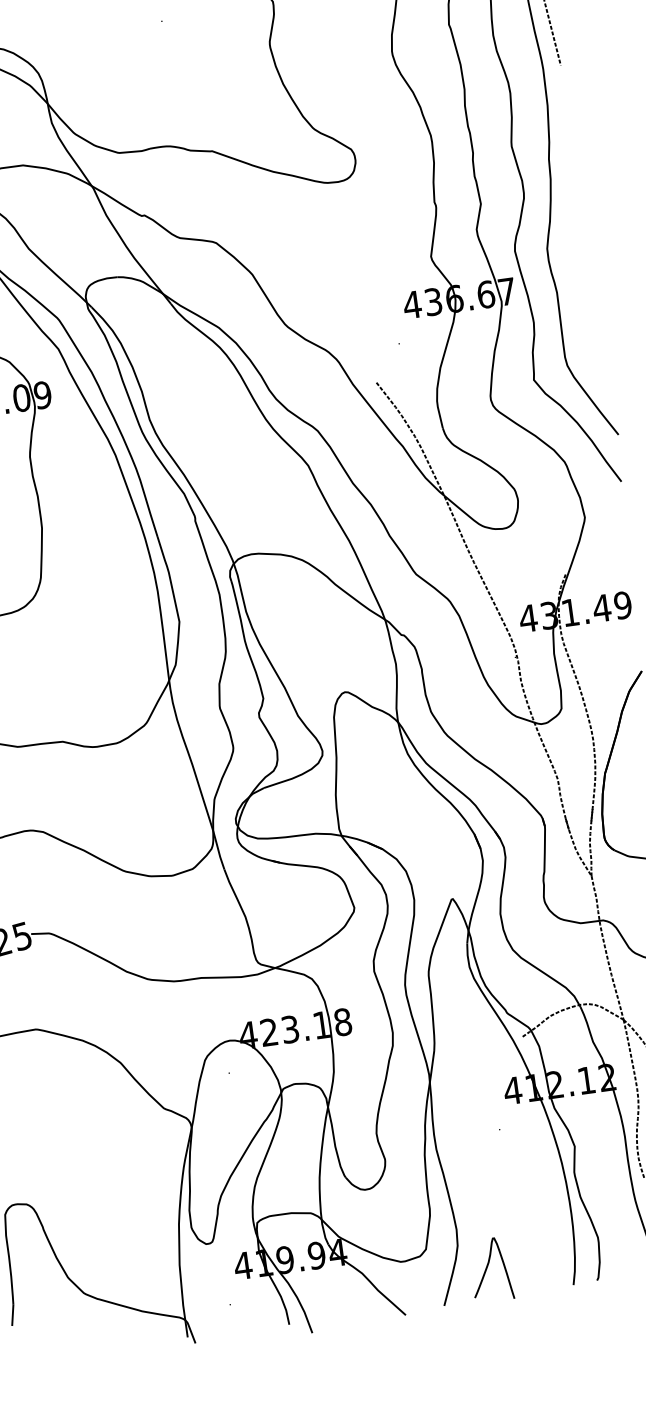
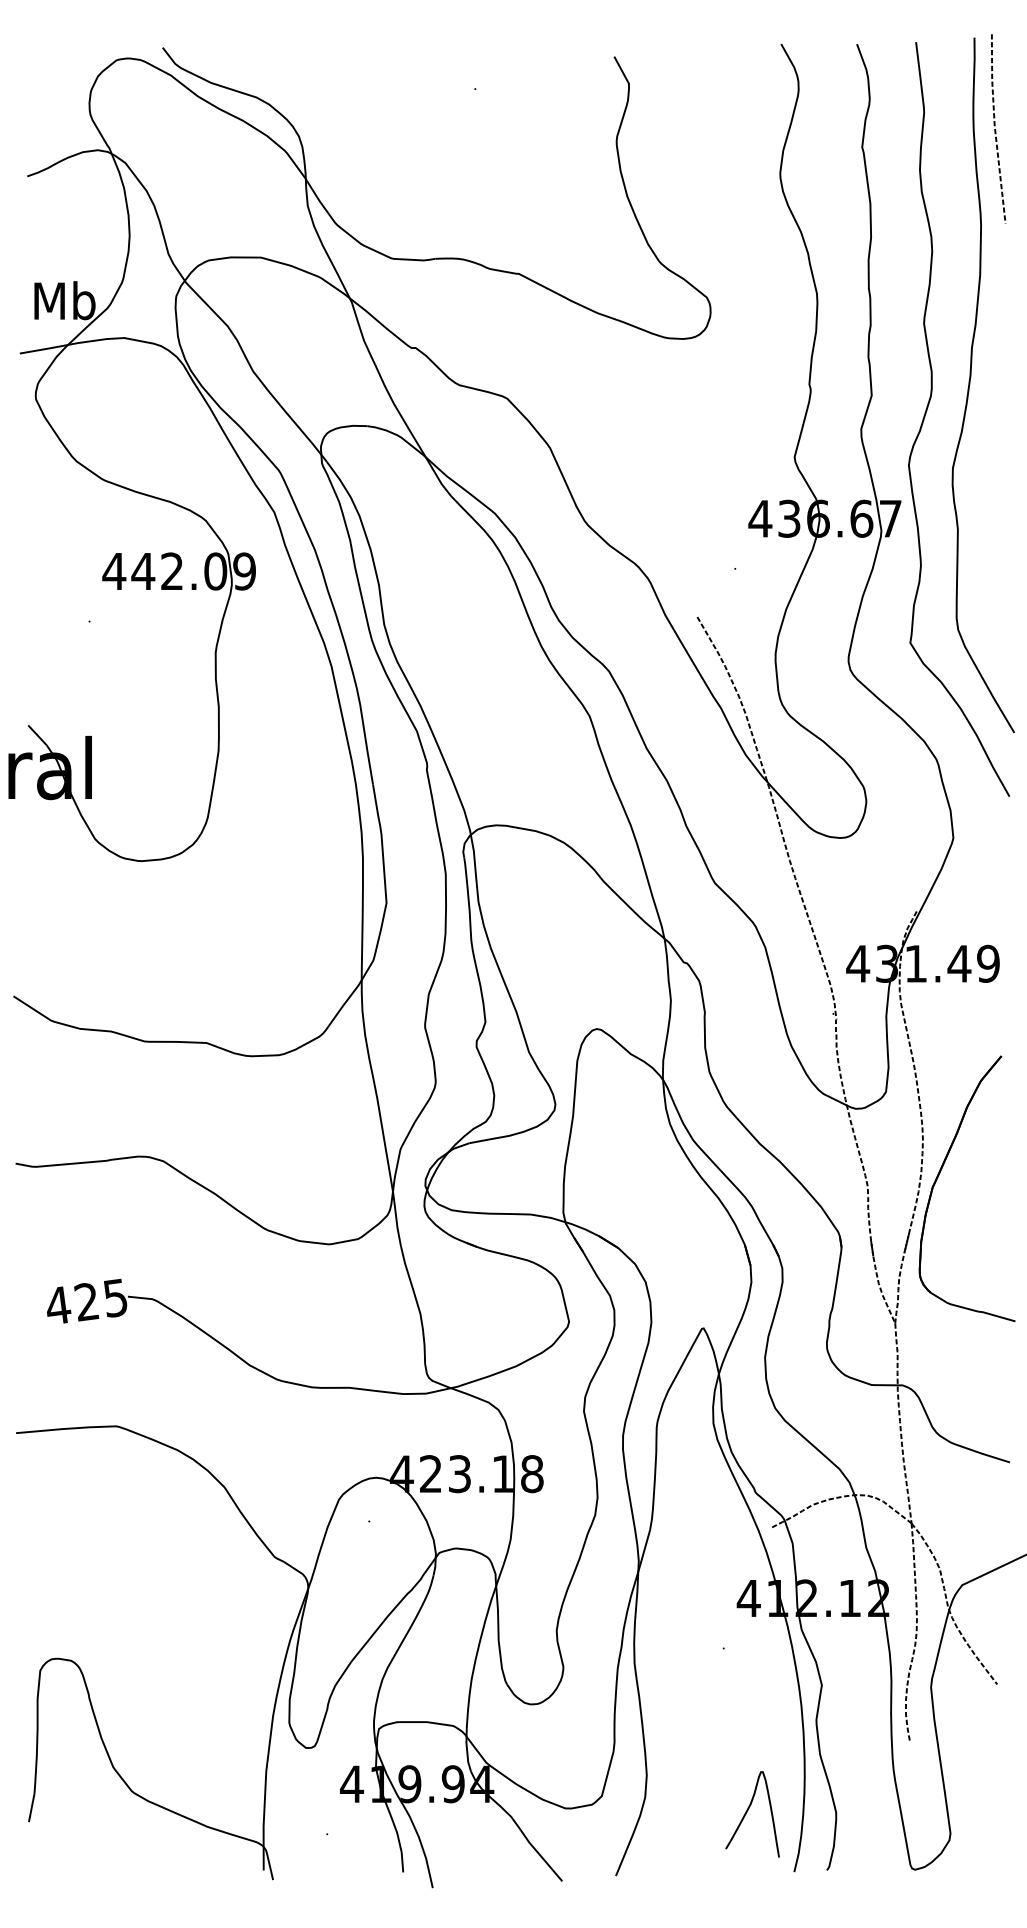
curve: (487, 1269) -> (747, 1812), moved

